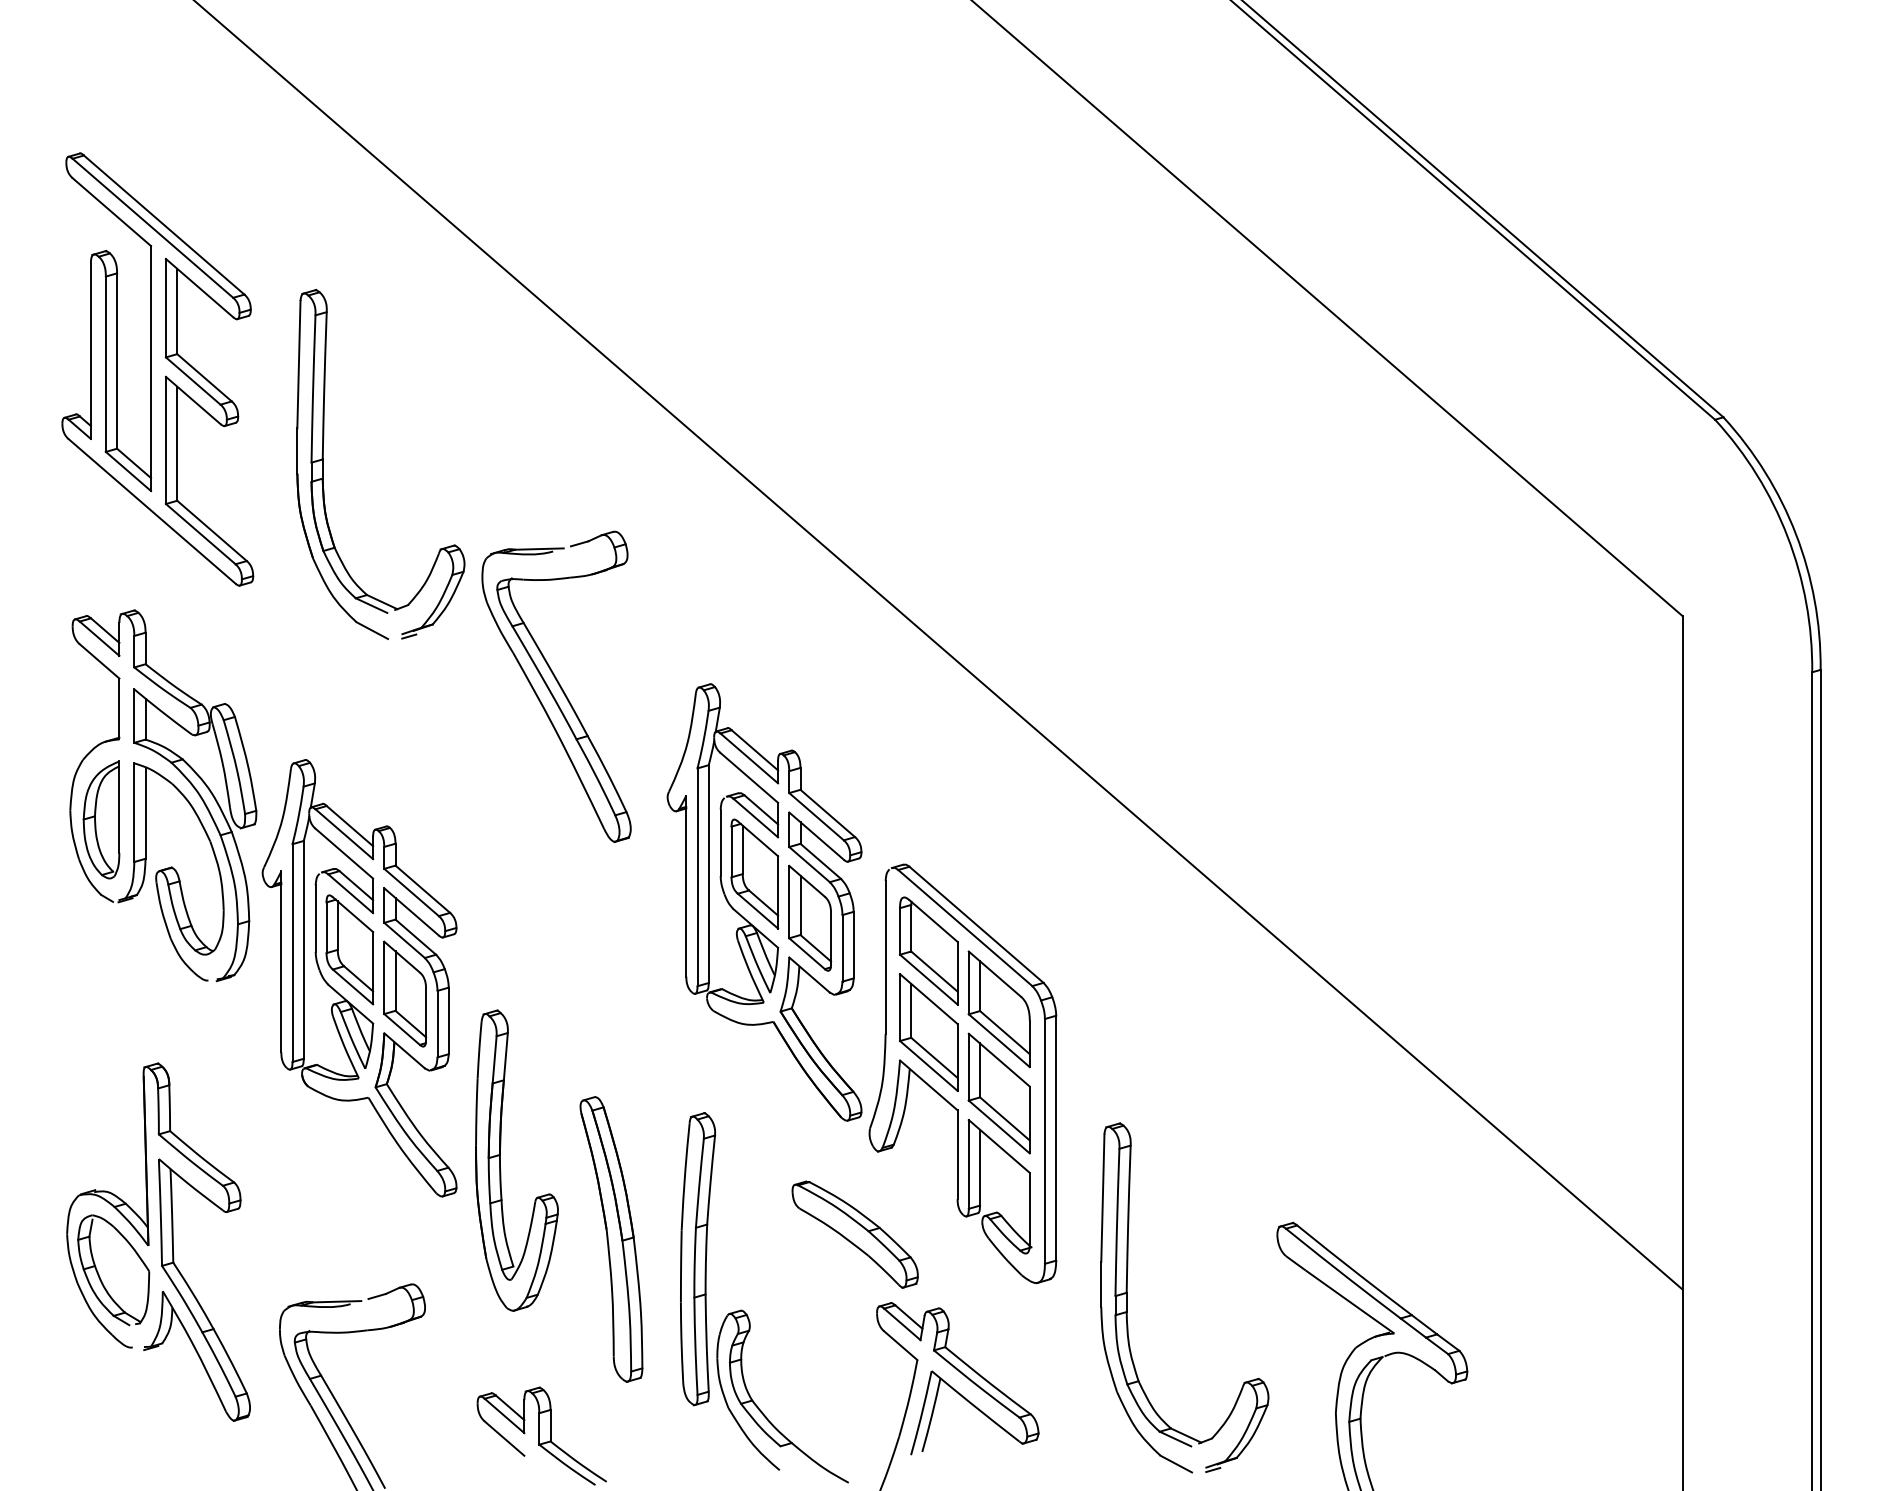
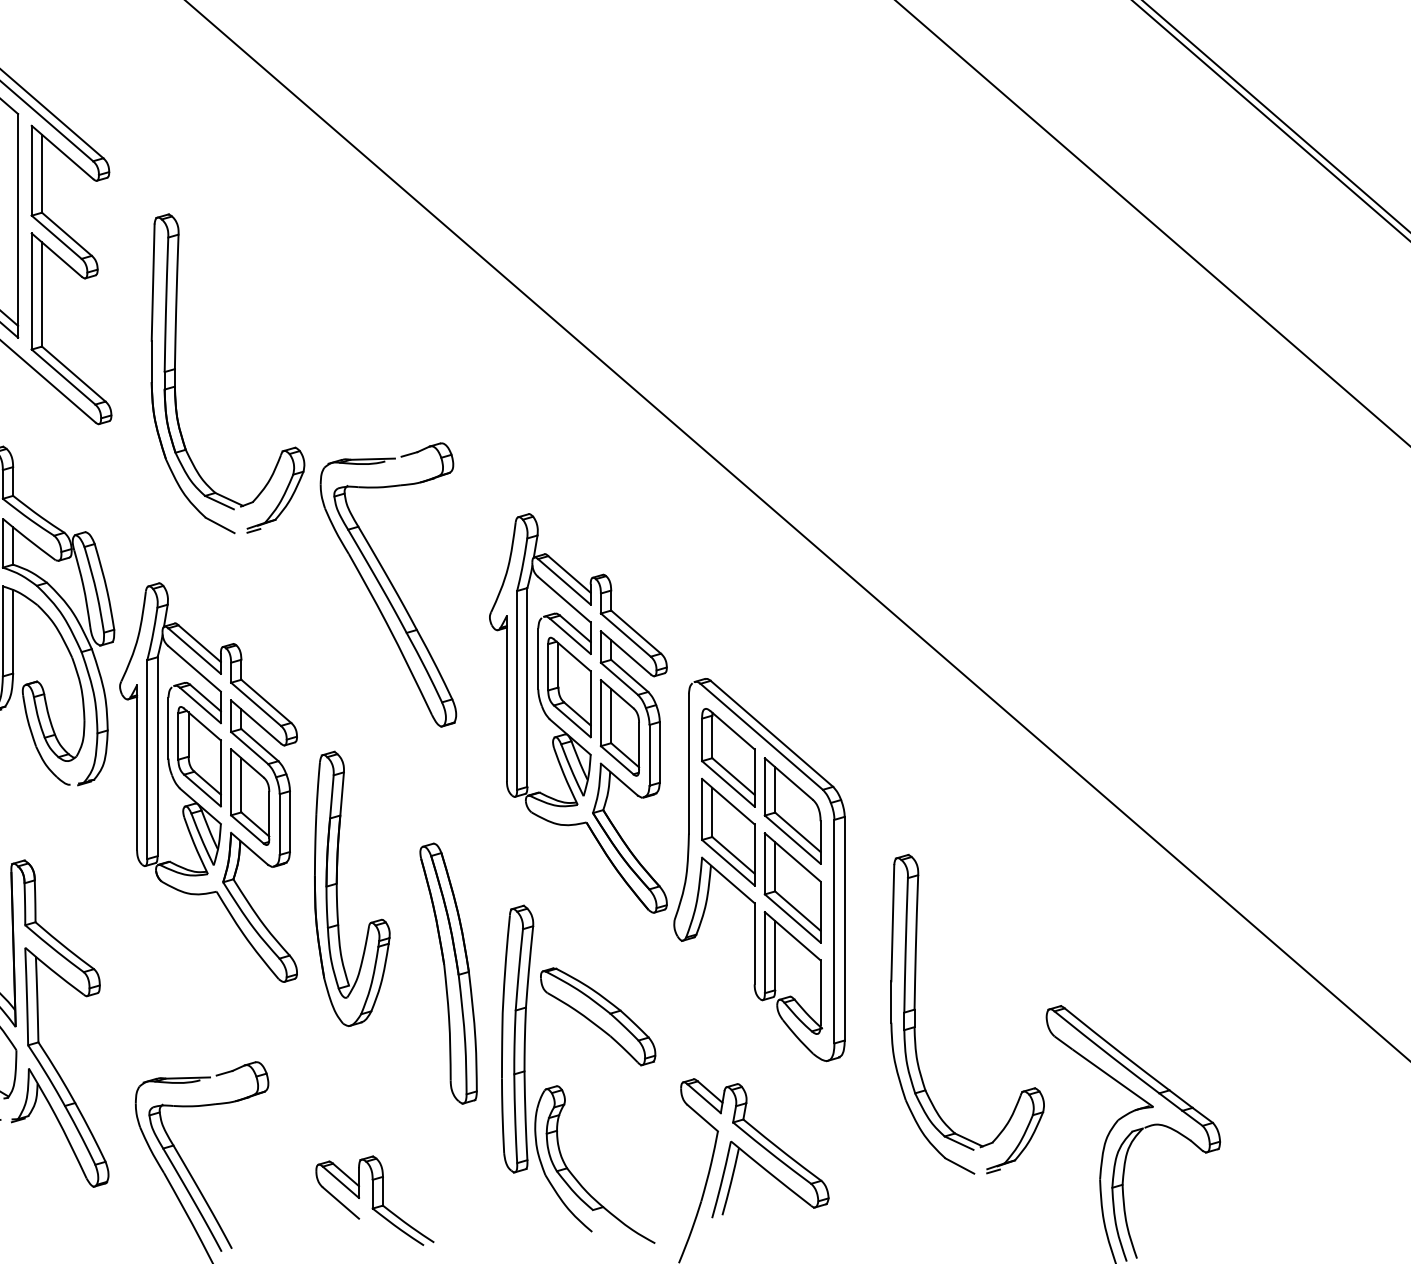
part: (323, 464) -> (175, 373), moved
part: (556, 686) -> (388, 584), moved
part: (500, 1160) -> (337, 888), moved
part: (854, 1234) -> (597, 1016), moved
part: (611, 1239) -> (448, 973), moved
part: (1127, 1297) -> (915, 1013), moved

